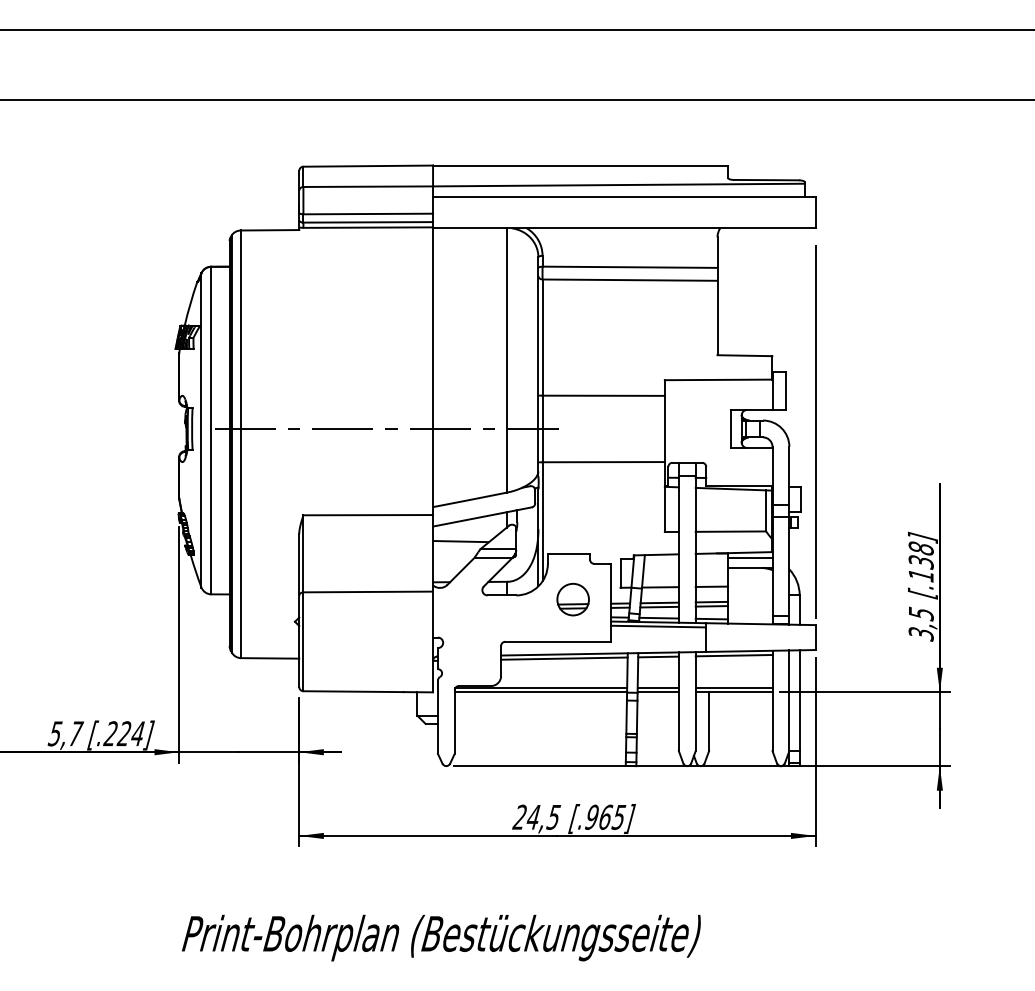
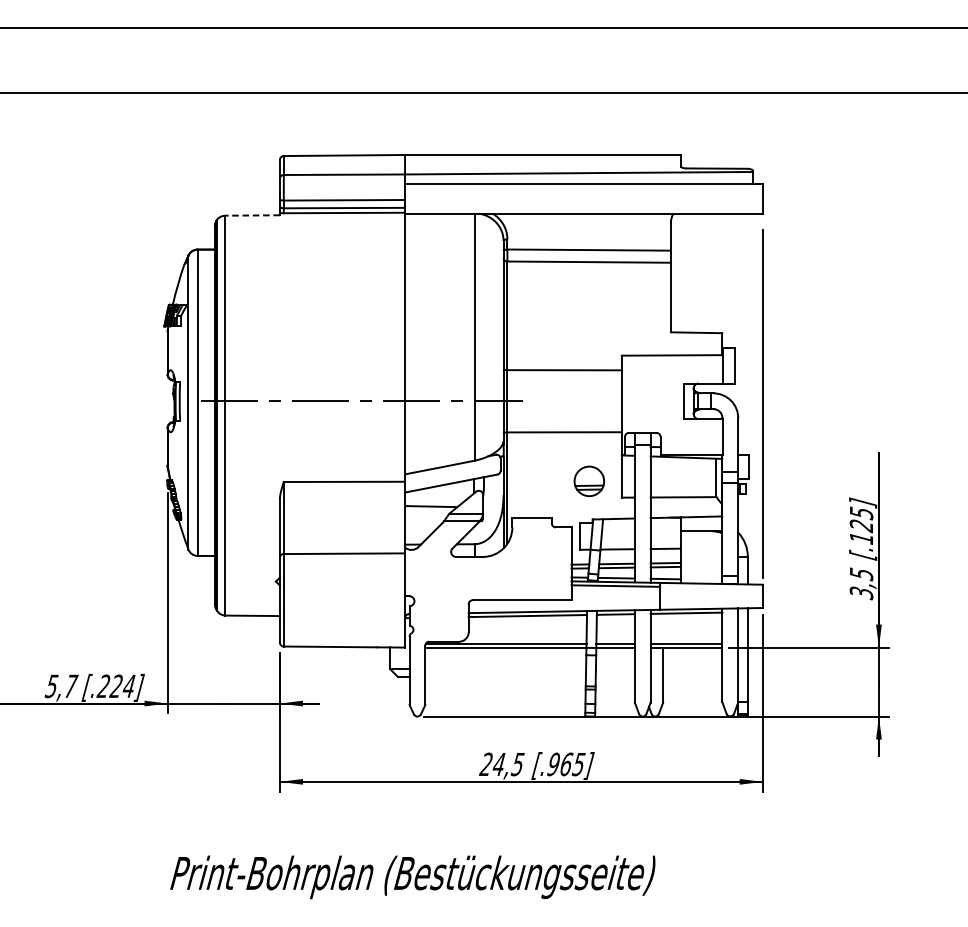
line: (269, 230) -> (252, 215), solid -> dashed
text: (920, 555) -> (860, 519), [.138] -> [.125]
line: (750, 557) -> (701, 521), removed
part: (572, 599) -> (588, 481), moved

